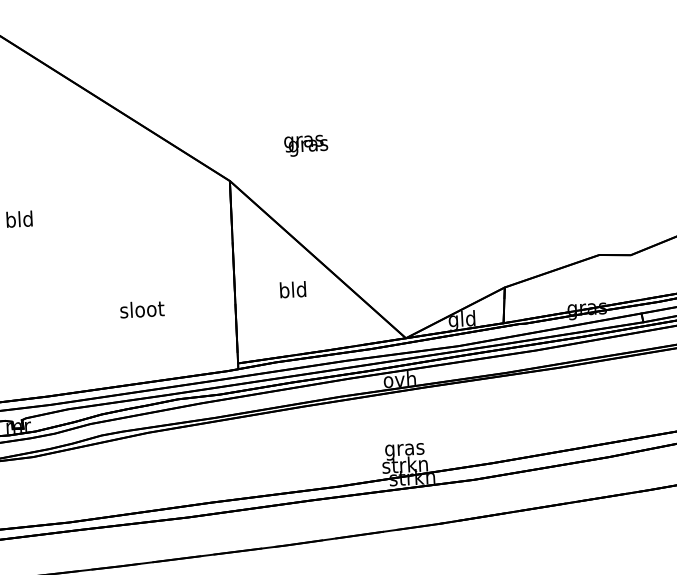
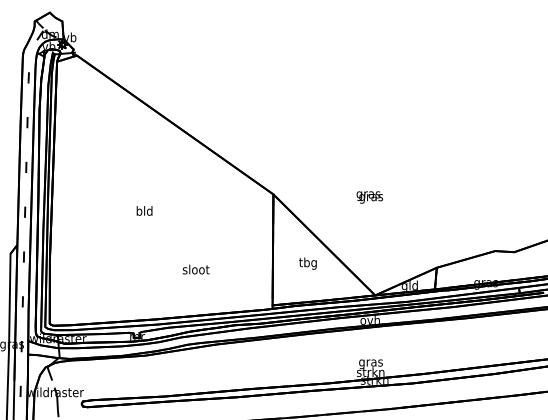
text: (305, 145) -> (369, 197), moved
text: (291, 291) -> (307, 263), bld -> tbg
text: (141, 309) -> (195, 269), moved

